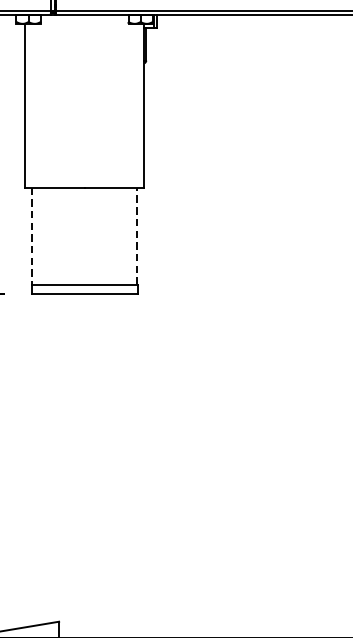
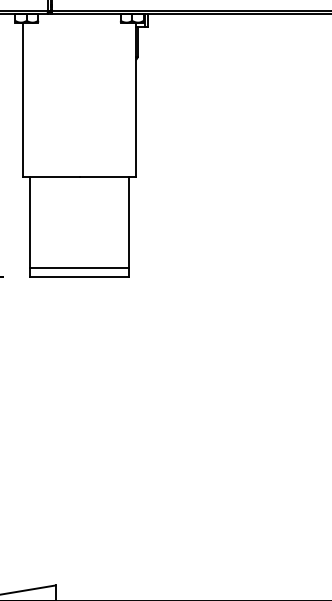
line: (32, 236) -> (30, 222), dashed -> solid
line: (136, 236) -> (128, 222), dashed -> solid

